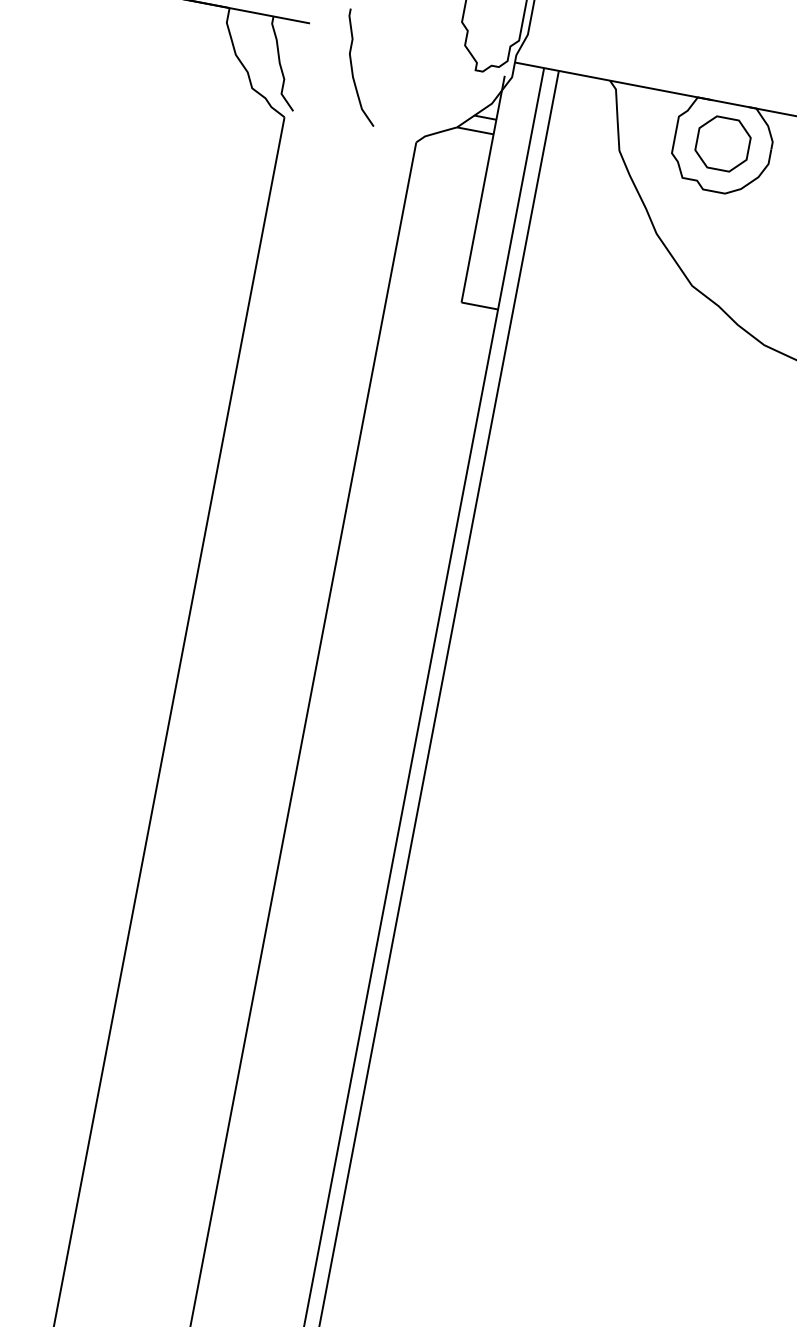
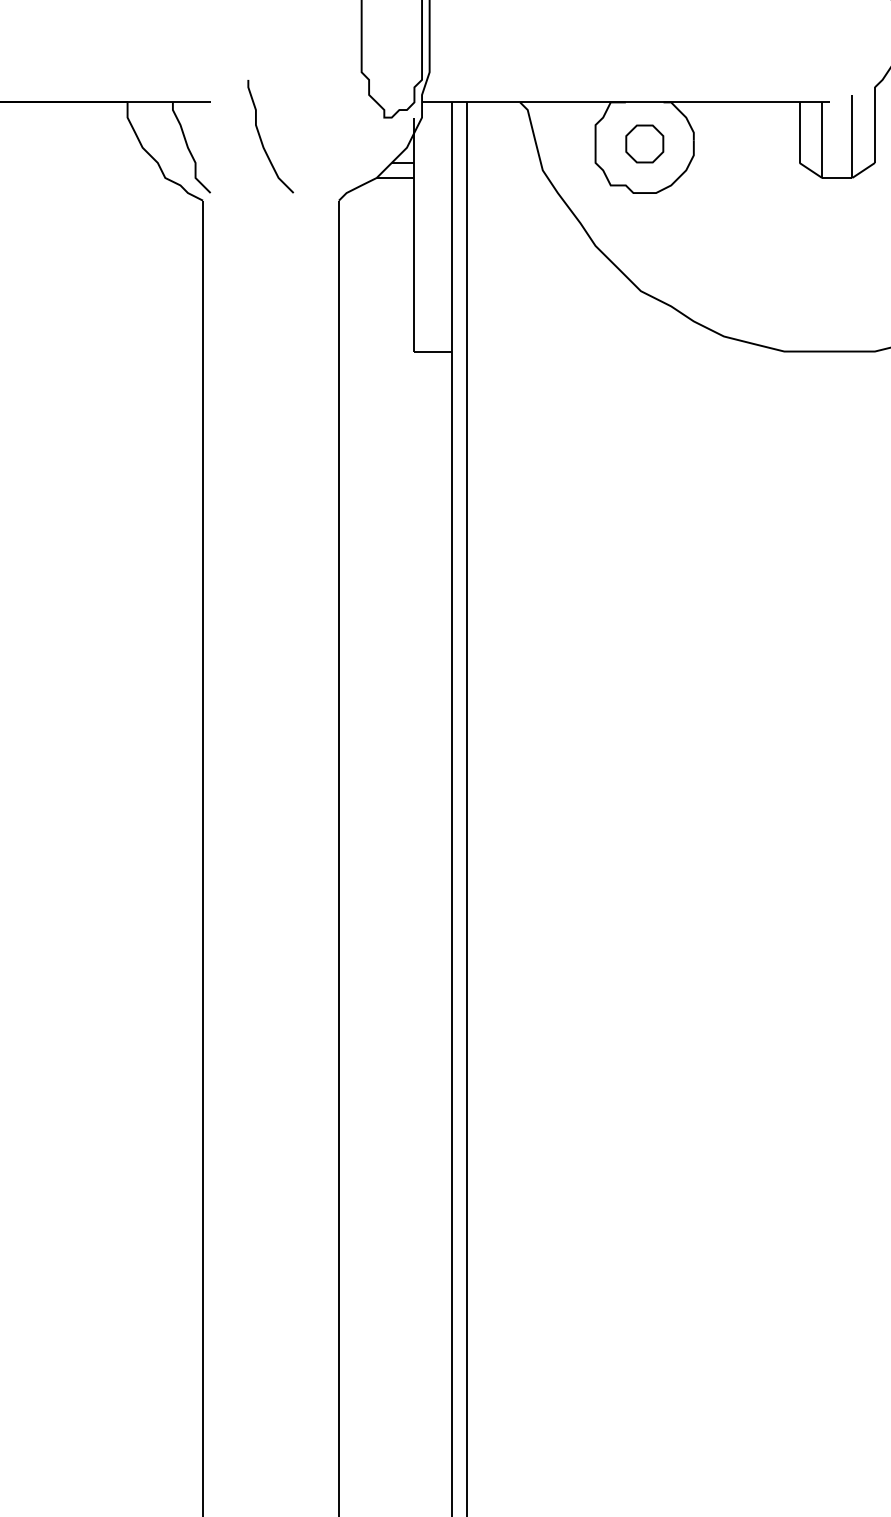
part: (722, 143) -> (644, 143), size x0.7

